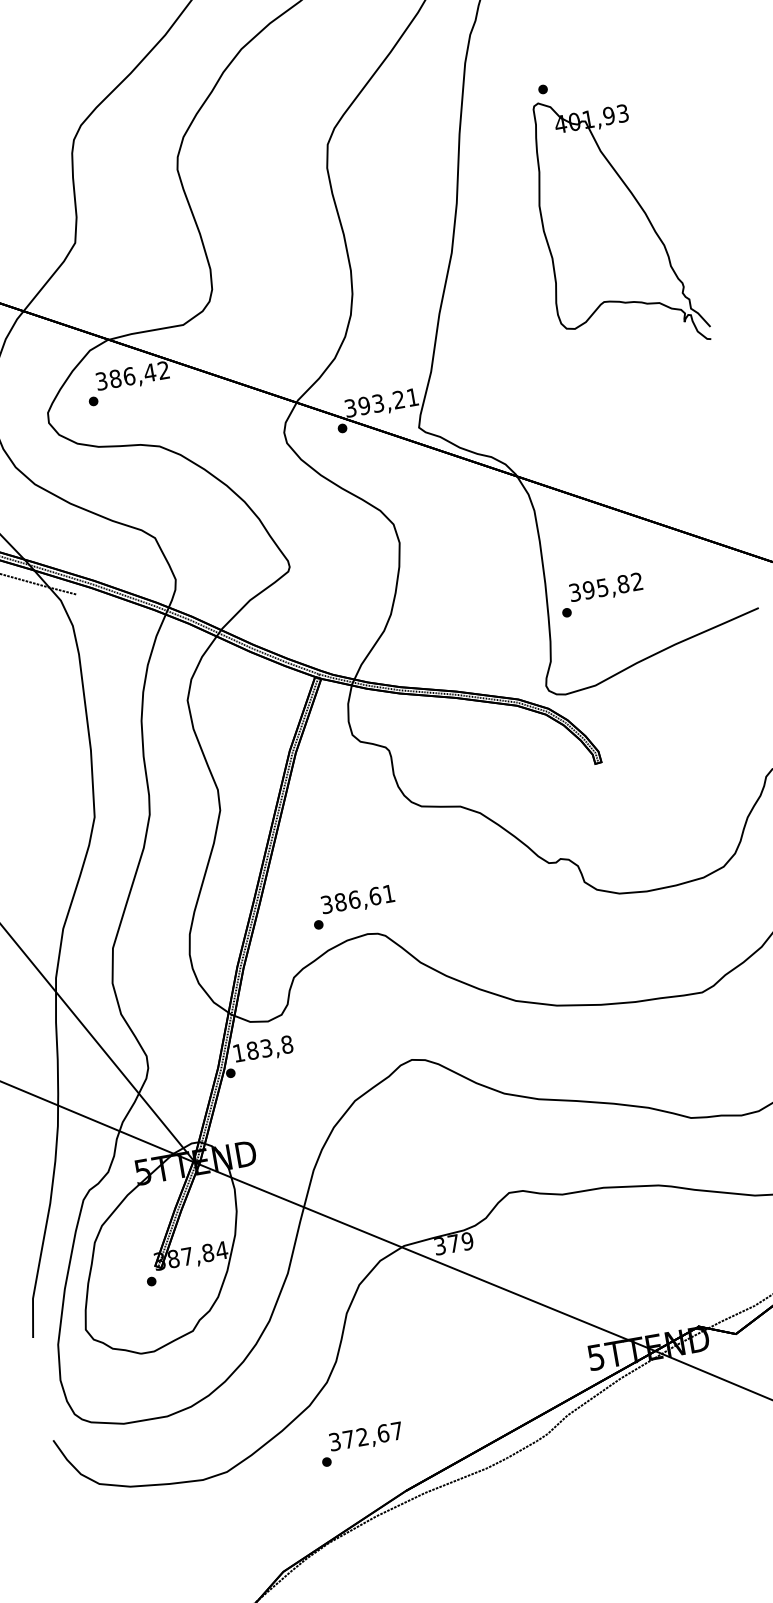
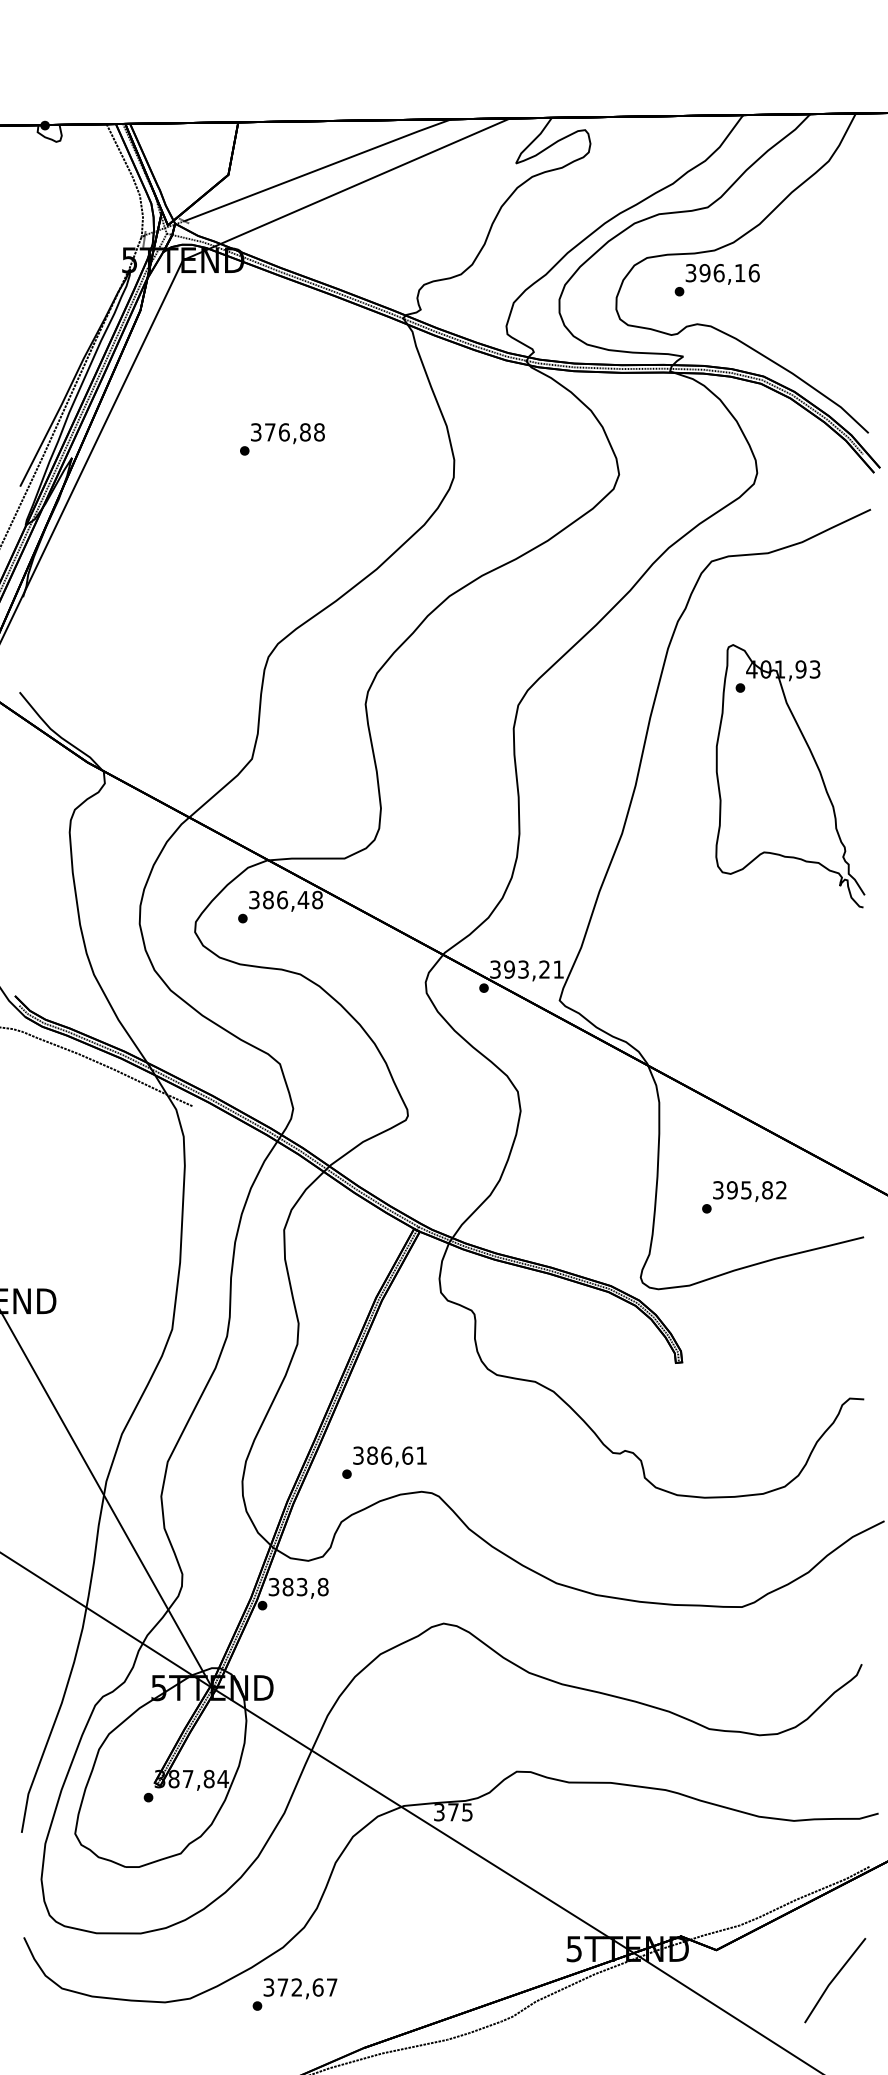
part: (639, 206) -> (815, 764), moved
text: (163, 369) -> (317, 899), 386,42 -> 386,48
text: (602, 595) -> (744, 1197), moved
text: (353, 906) -> (384, 1462), moved
text: (238, 1052) -> (273, 1586), 183,8 -> 383,8
text: (467, 1241) -> (467, 1812), 379 -> 375
text: (361, 1444) -> (294, 1994), moved

